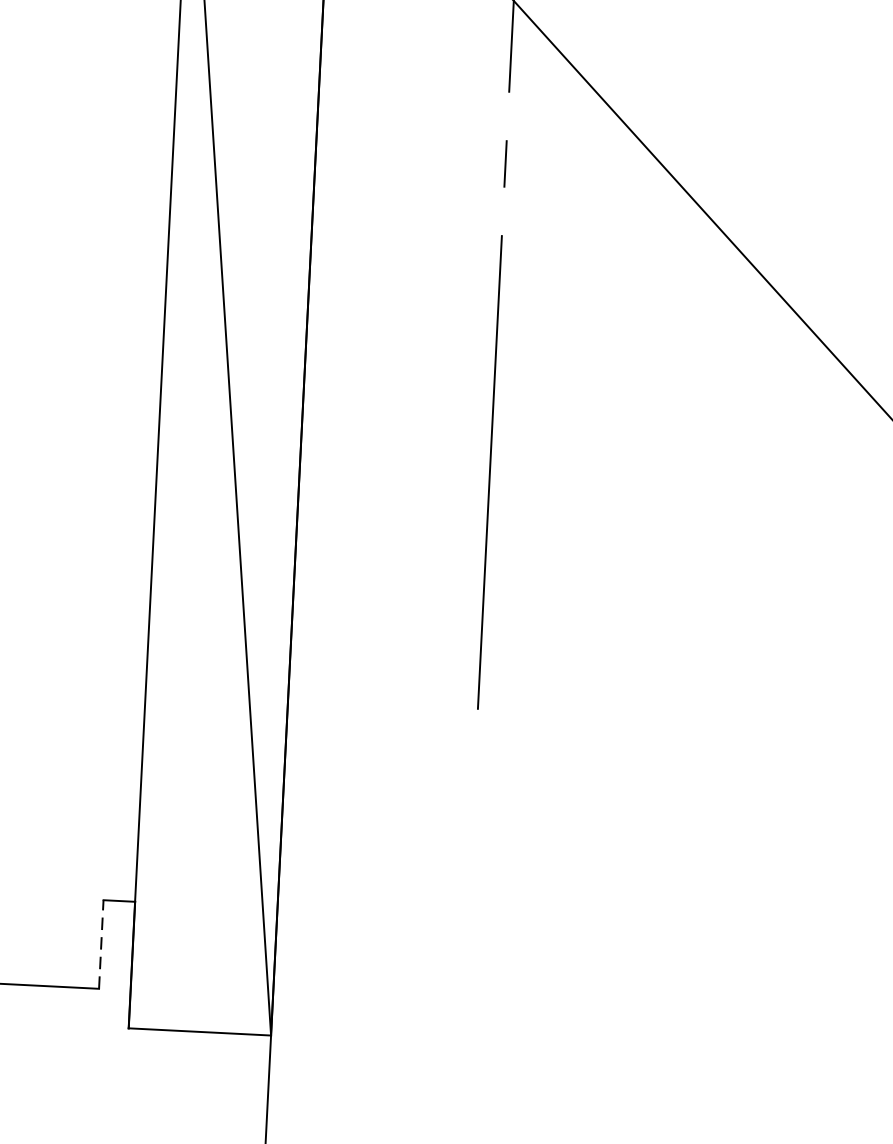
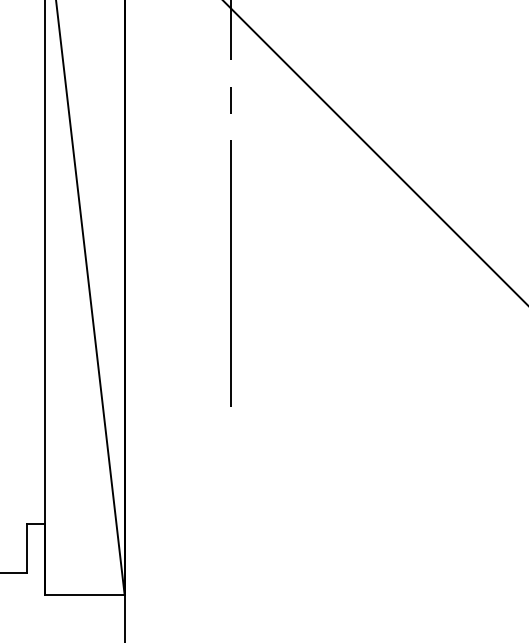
line: (102, 944) -> (27, 548), dashed -> solid

